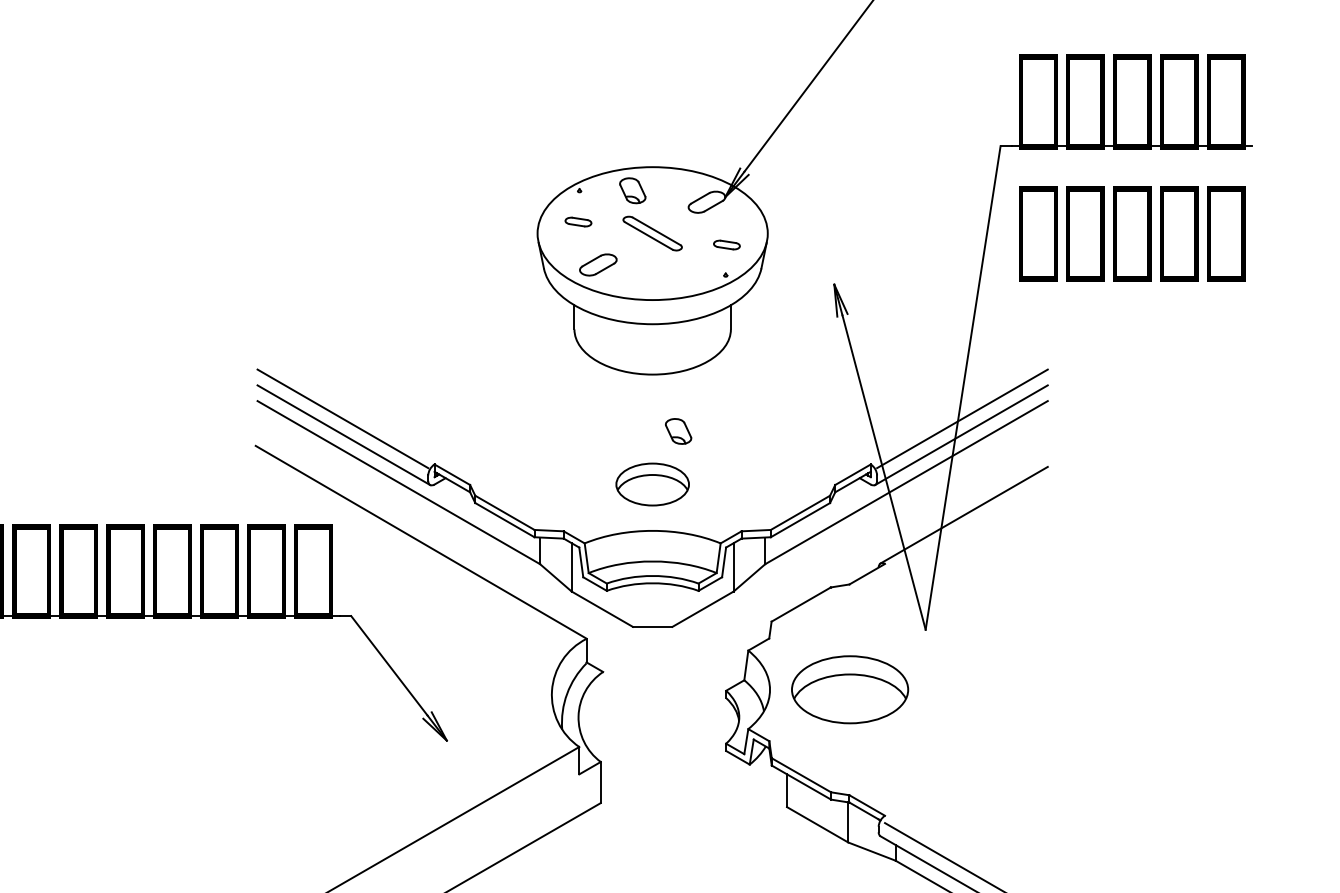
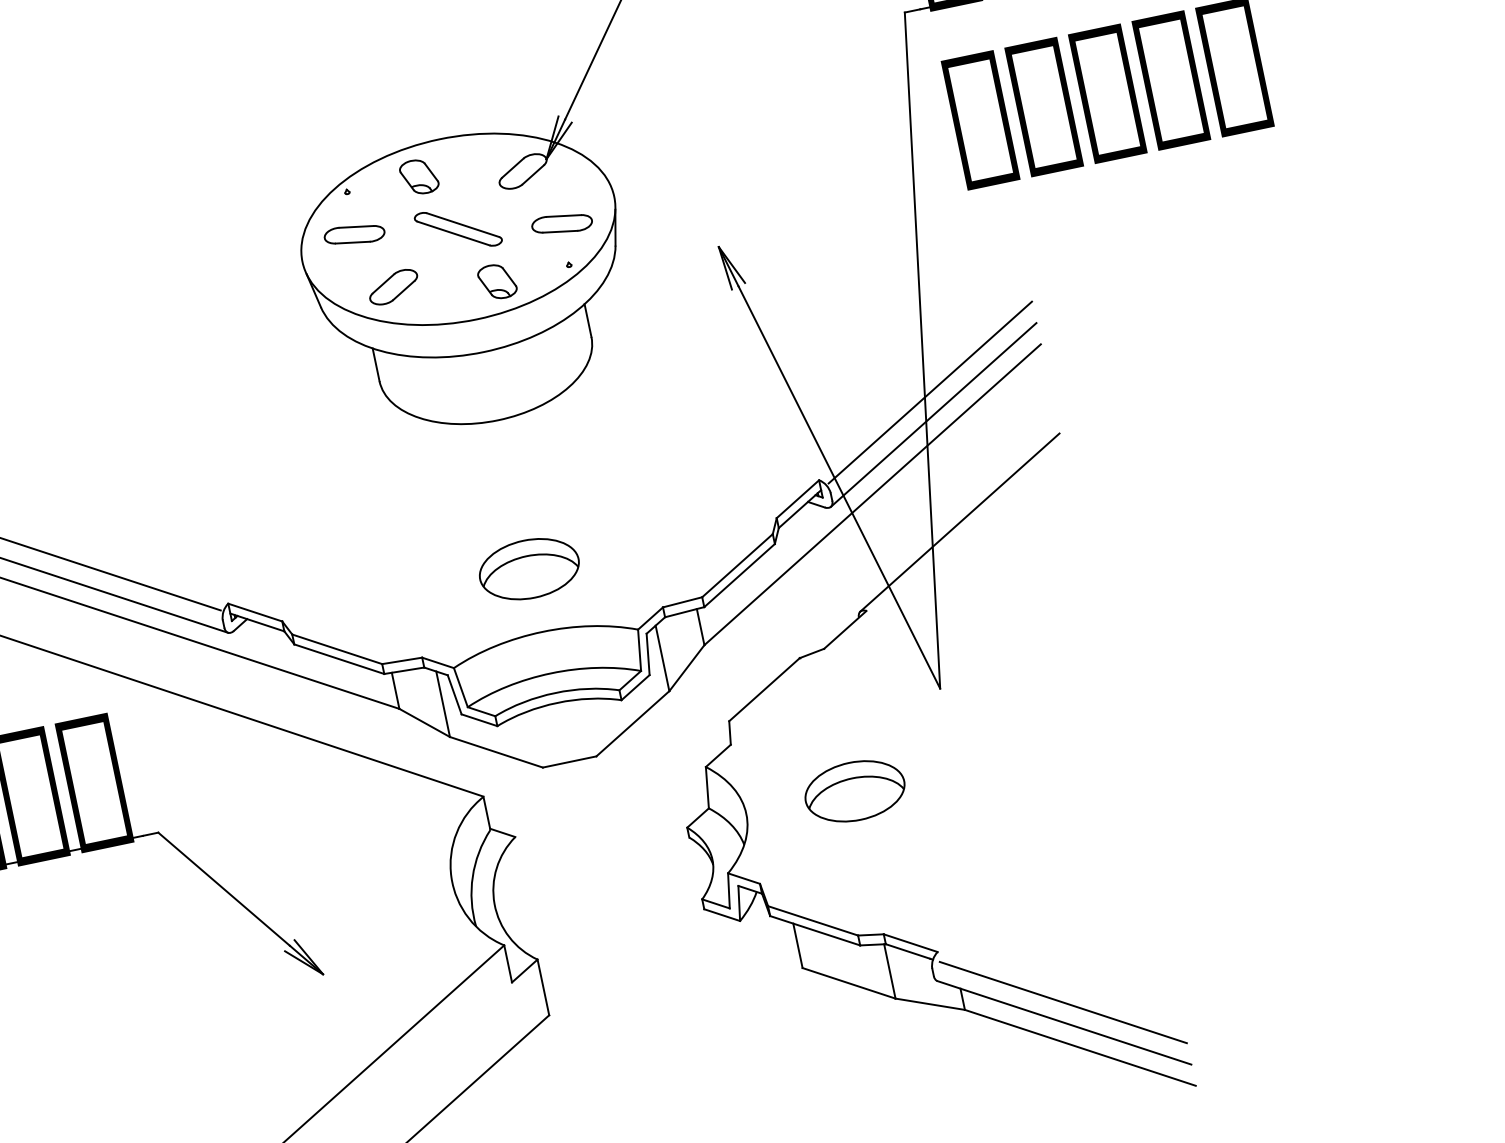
part: (578, 221) -> (354, 233), size x1.67
part: (726, 244) -> (561, 223), size x1.67
part: (678, 431) -> (497, 281), moved
part: (850, 689) -> (855, 790), size x0.62

